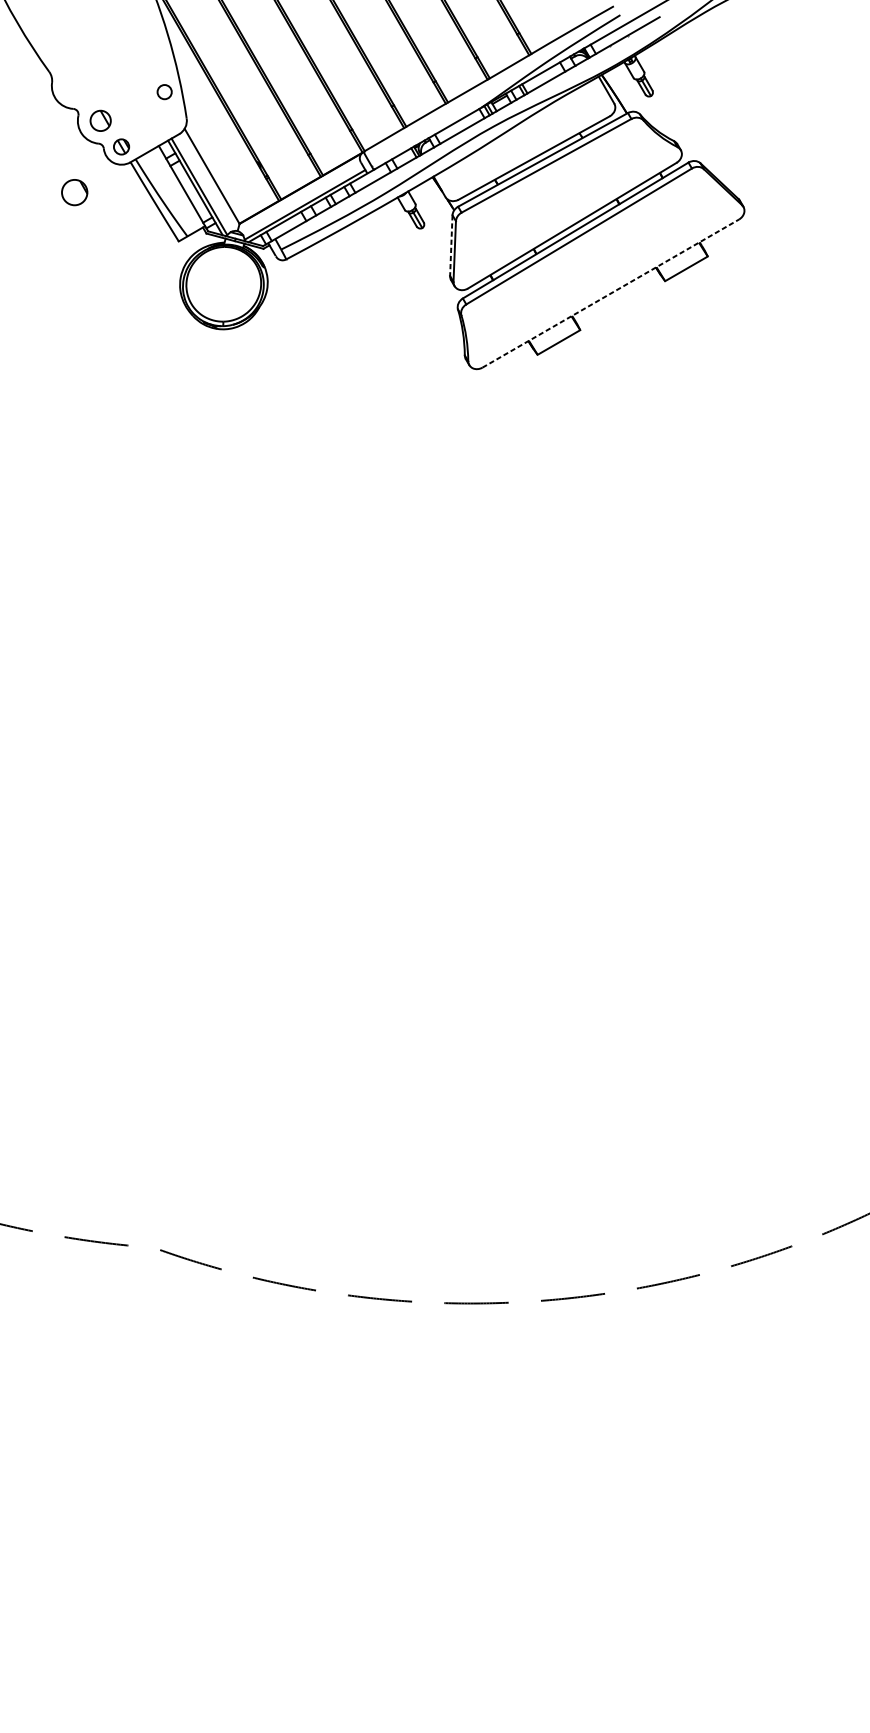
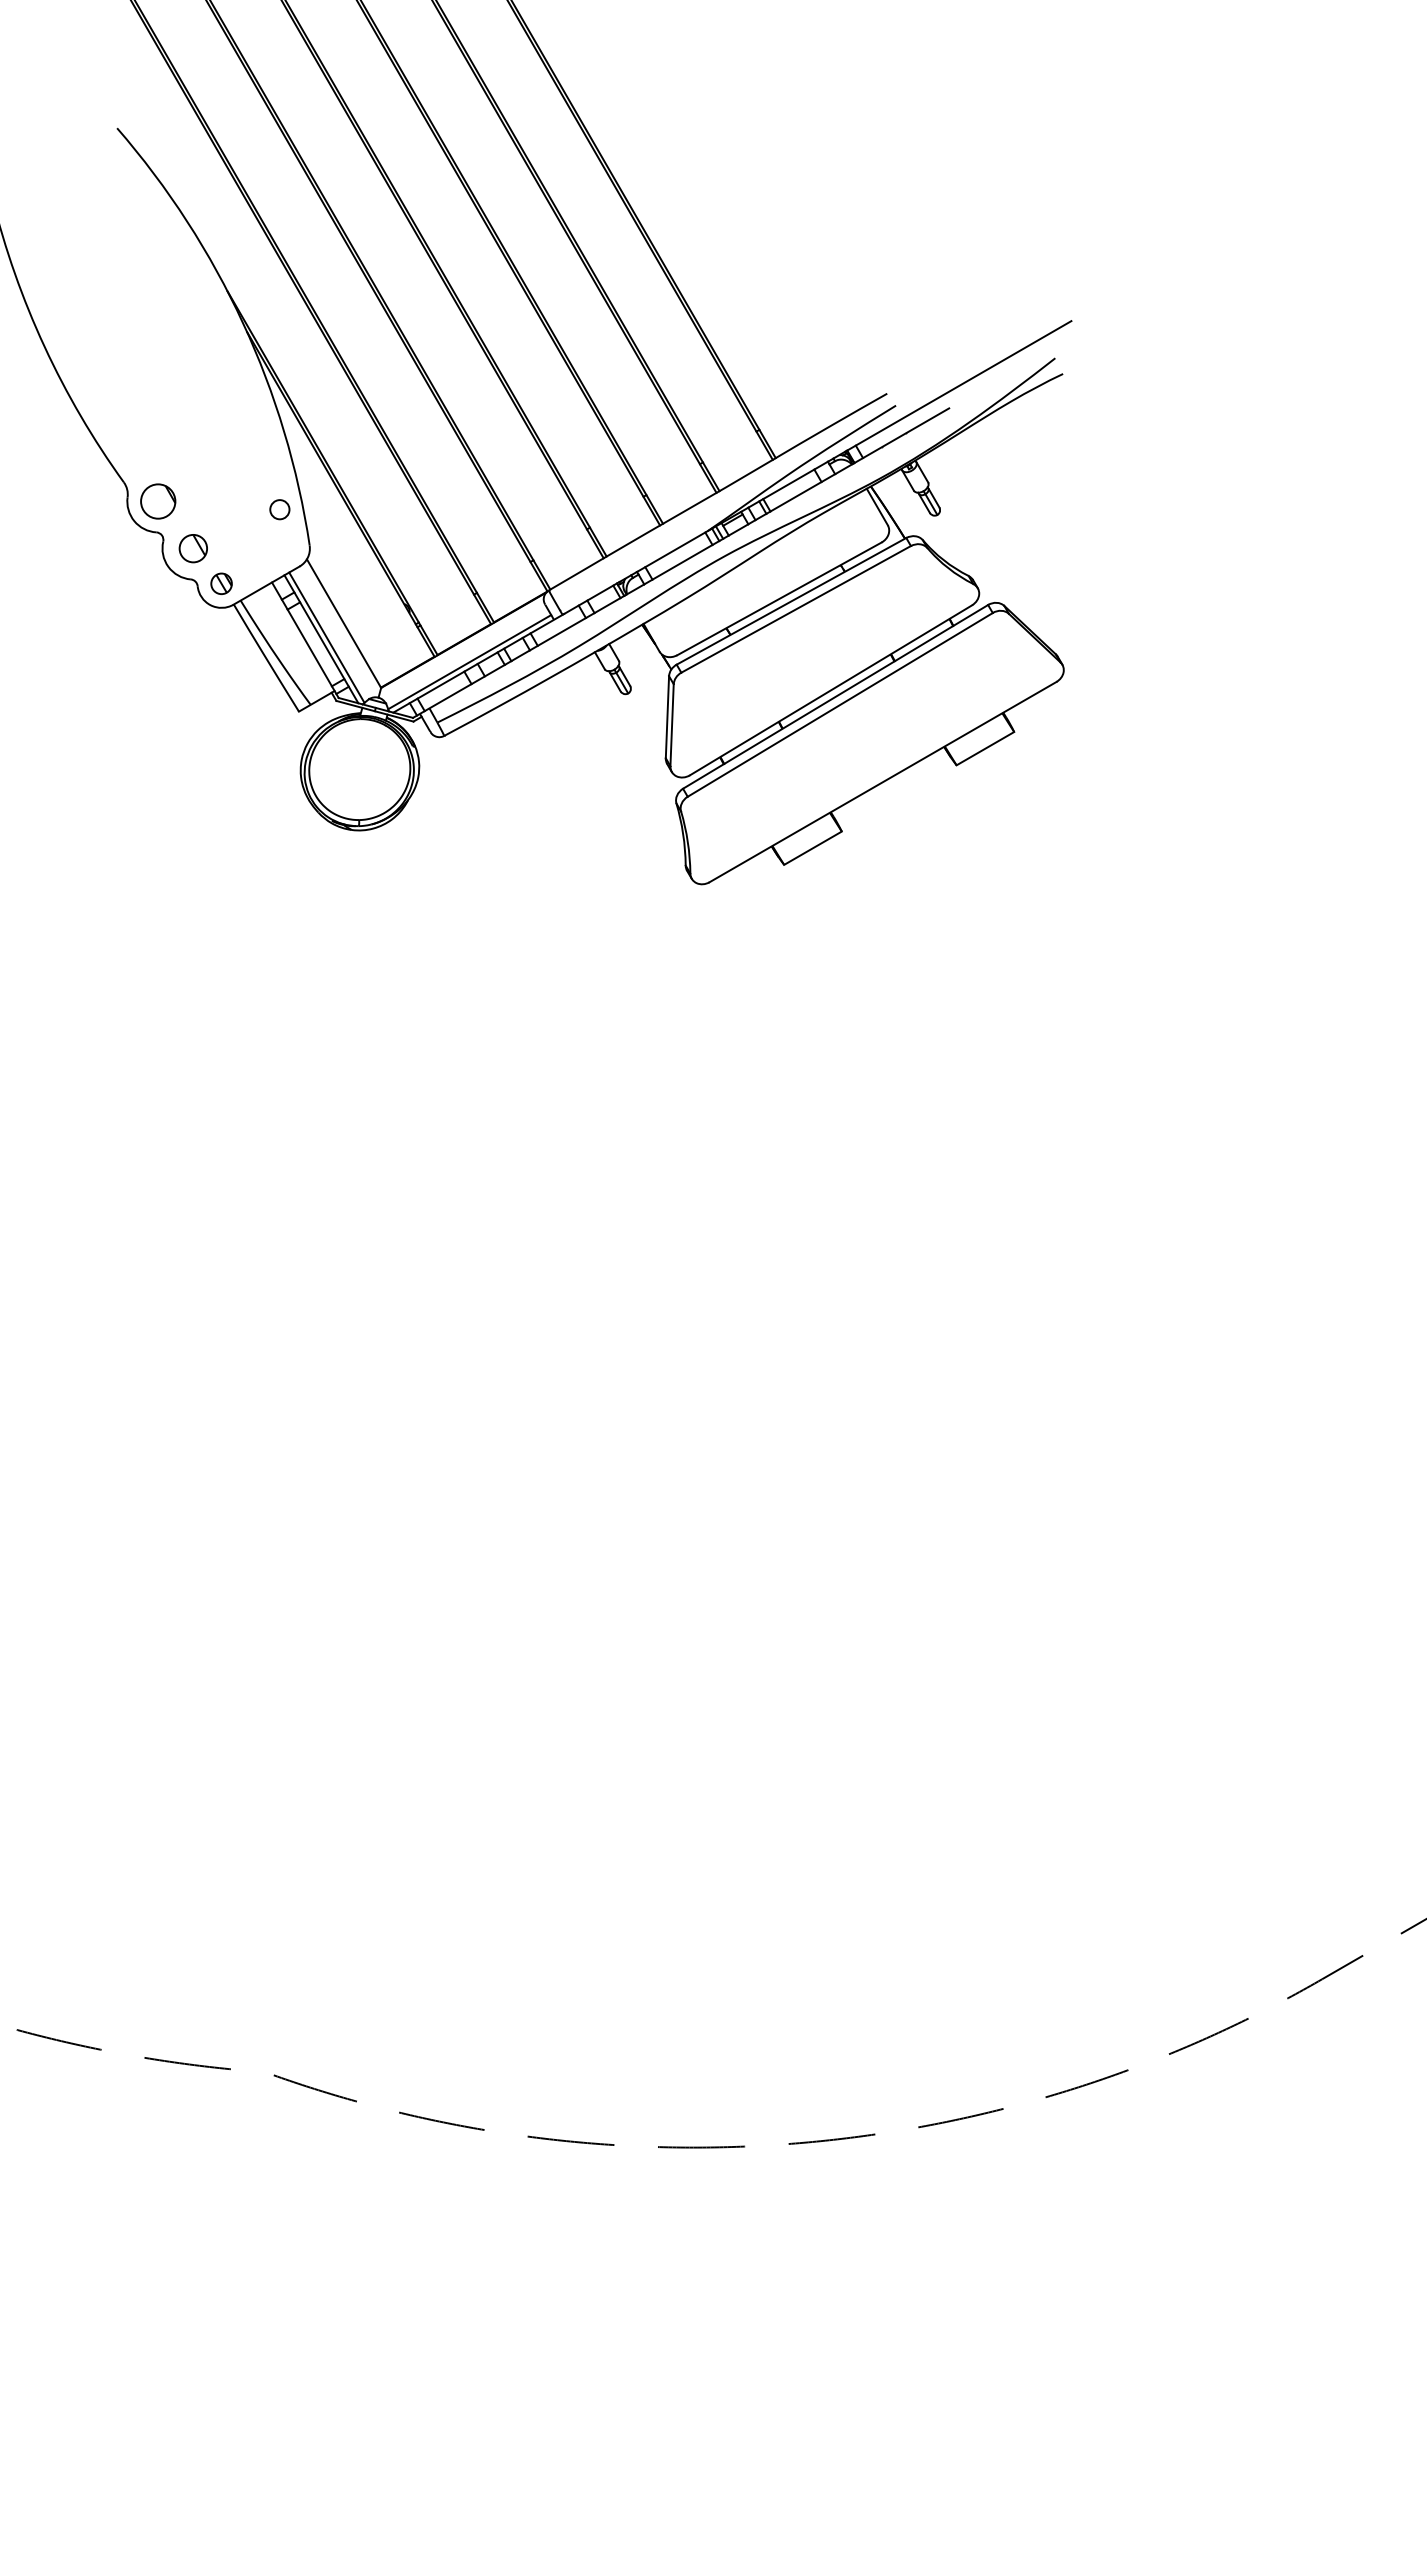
part: (74, 192) -> (158, 501), moved
line: (451, 245) -> (667, 717), dashed -> solid
line: (611, 293) -> (883, 781), dashed -> solid

